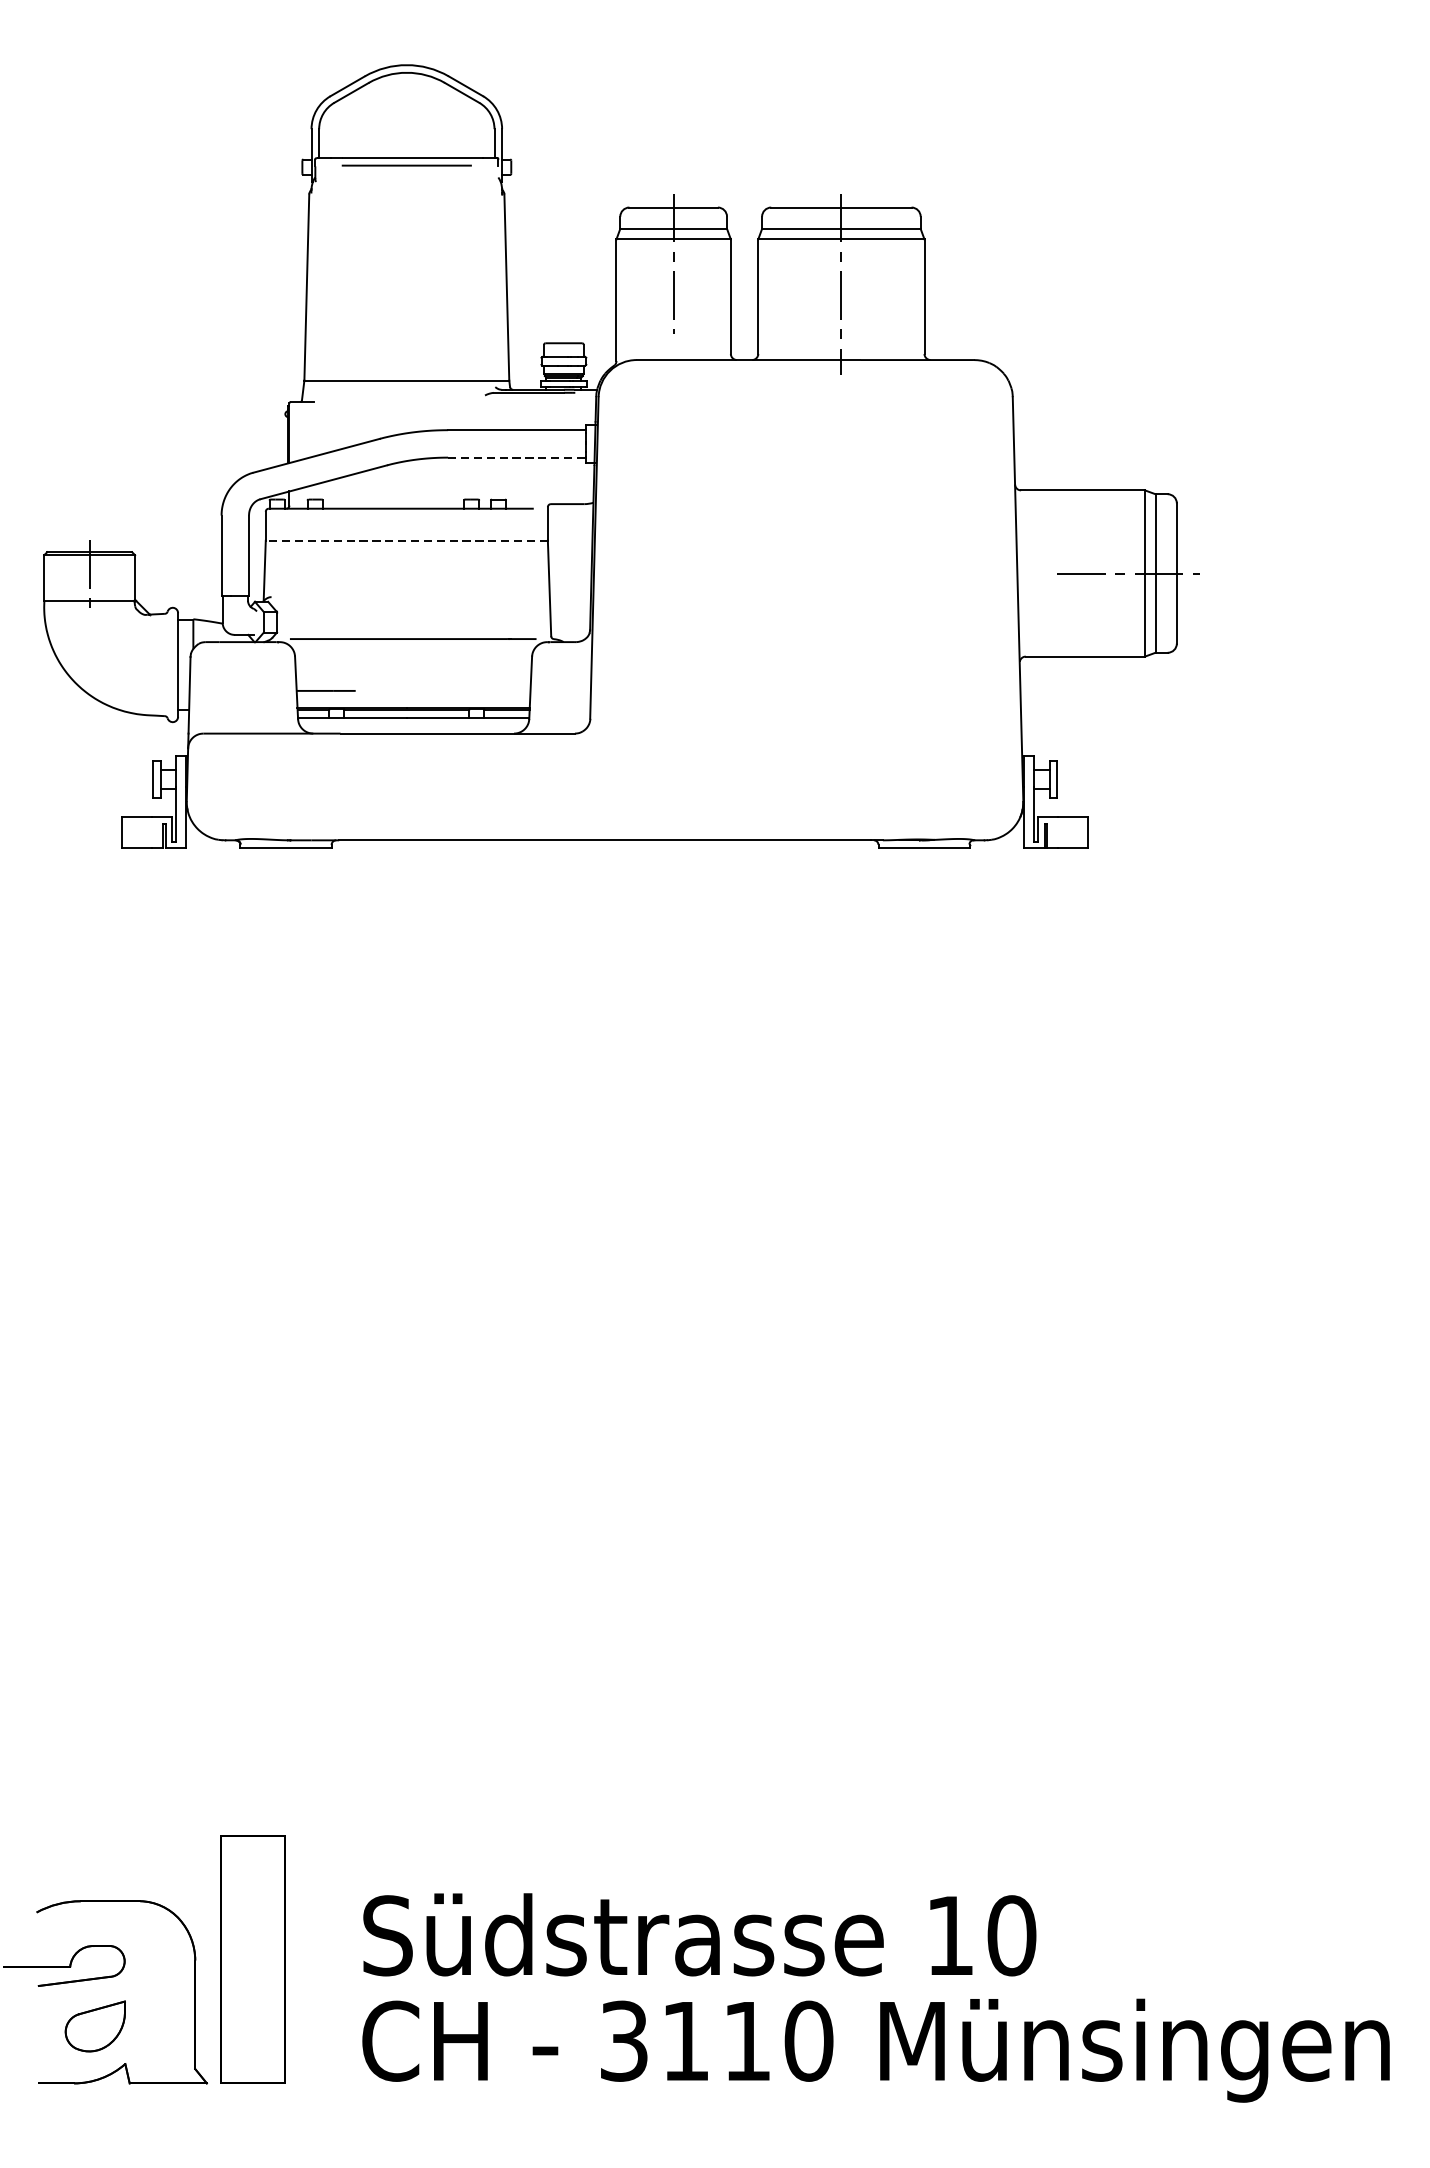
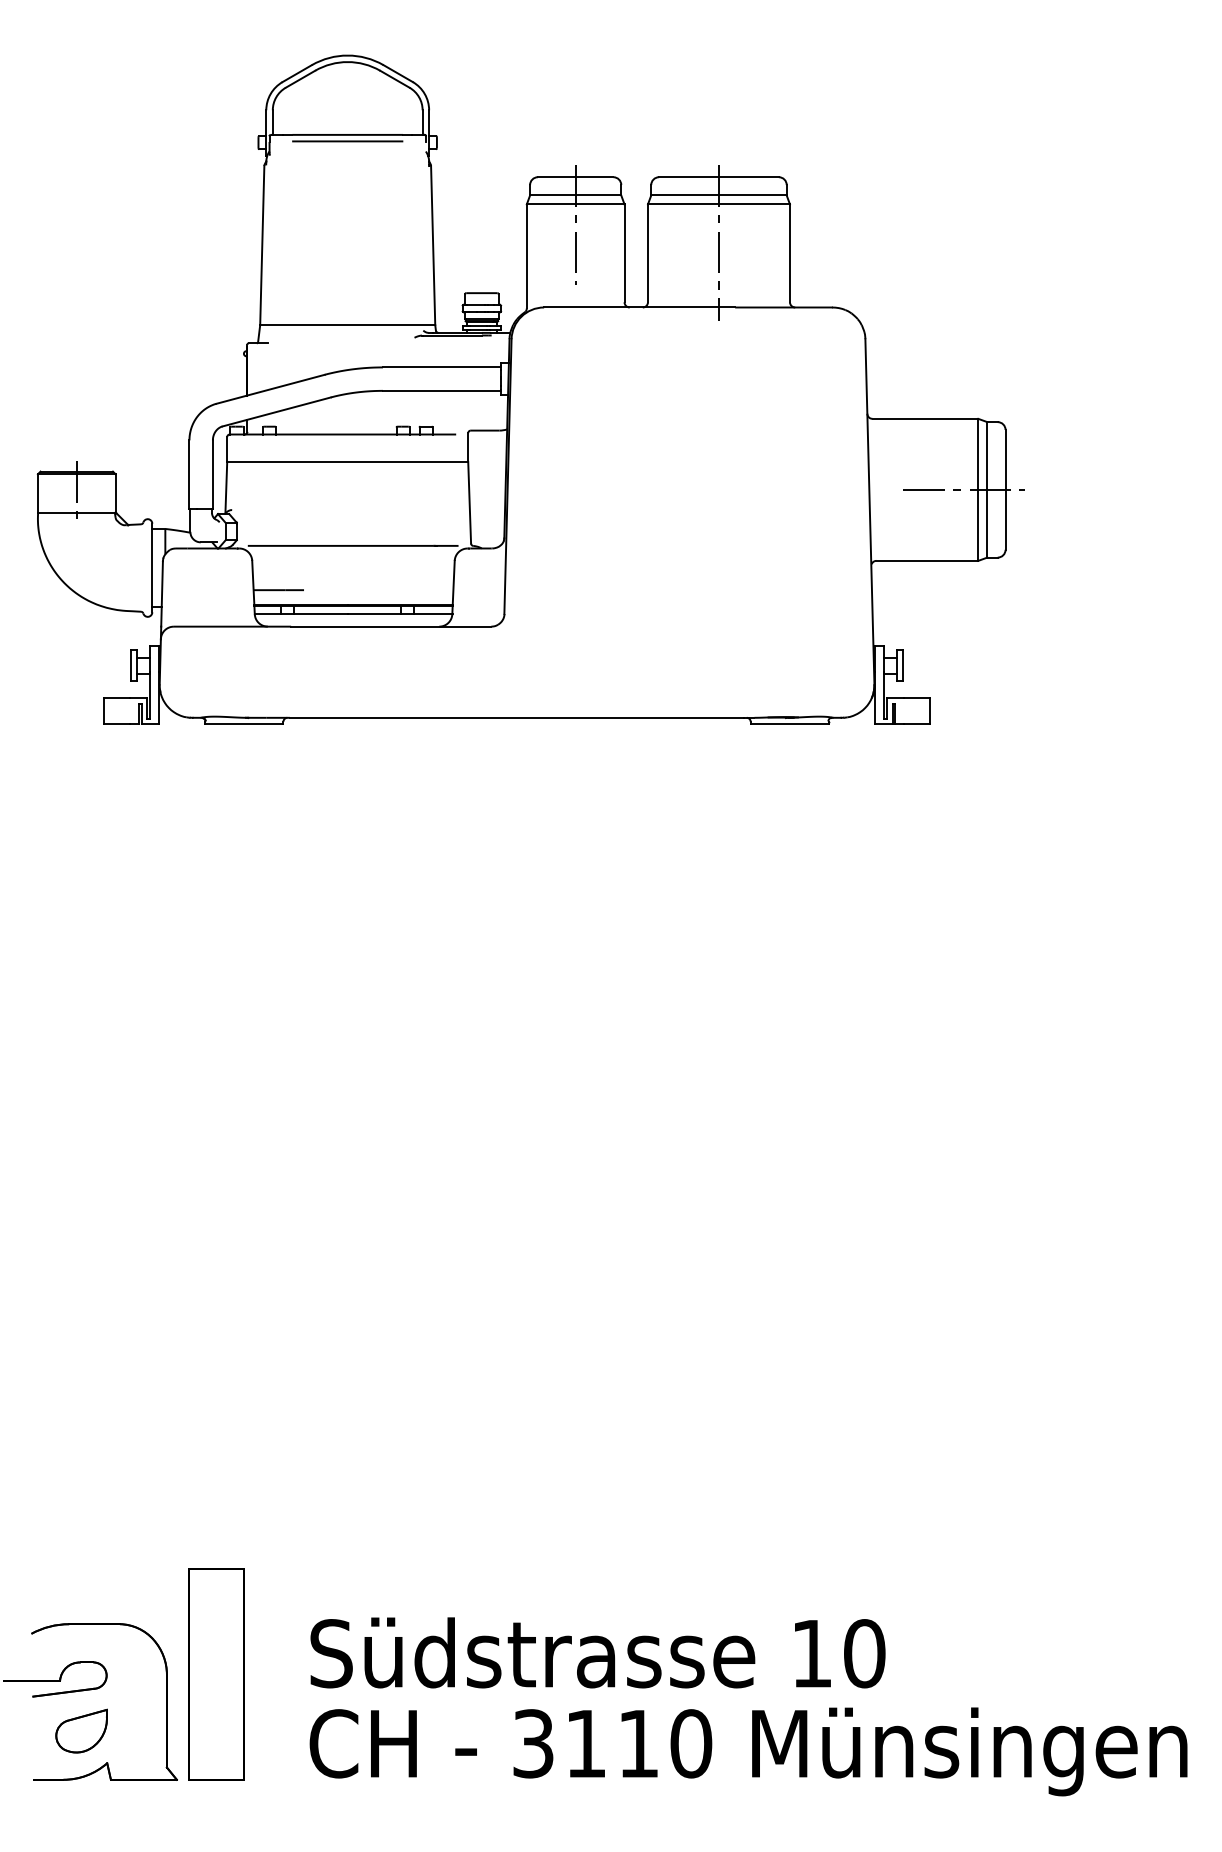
line: (516, 457) -> (441, 390), dashed -> solid
line: (406, 540) -> (347, 461), dashed -> solid

